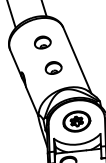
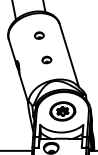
part: (42, 42) -> (39, 35), size x0.6
part: (53, 67) -> (46, 59), size x0.6

